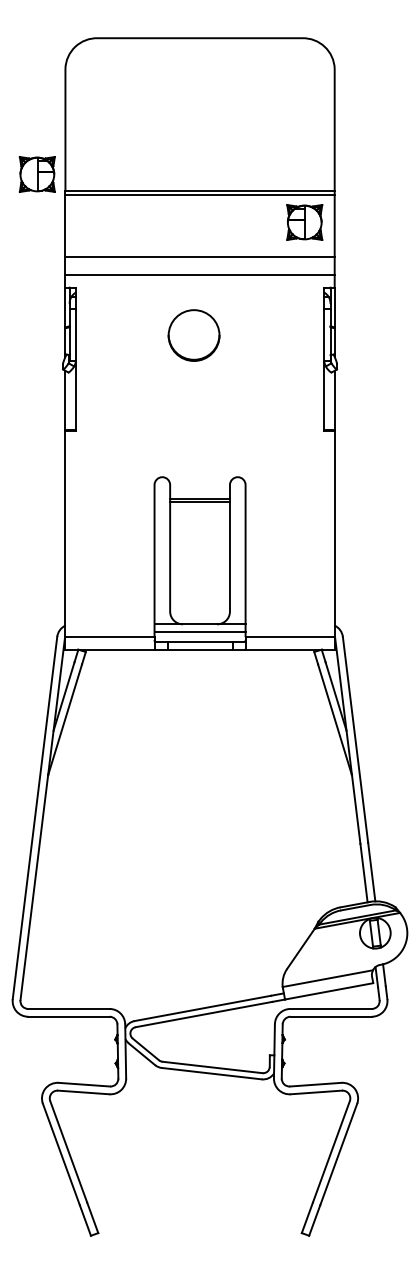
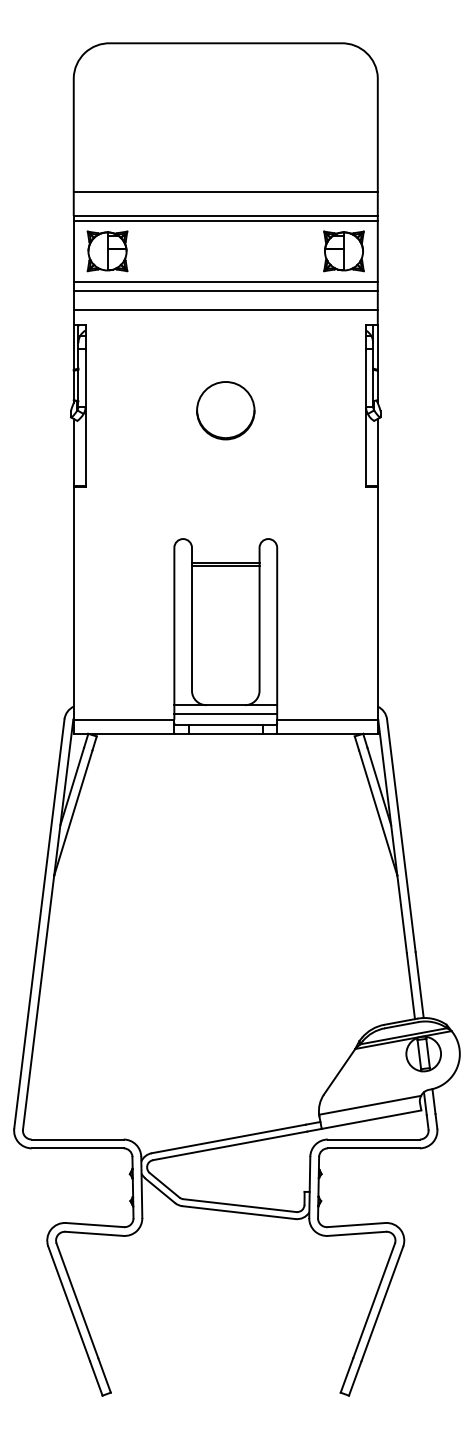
line: (199, 170) -> (225, 192), added
part: (36, 174) -> (106, 251), moved
line: (199, 249) -> (225, 281), added
part: (193, 335) -> (225, 410), moved

